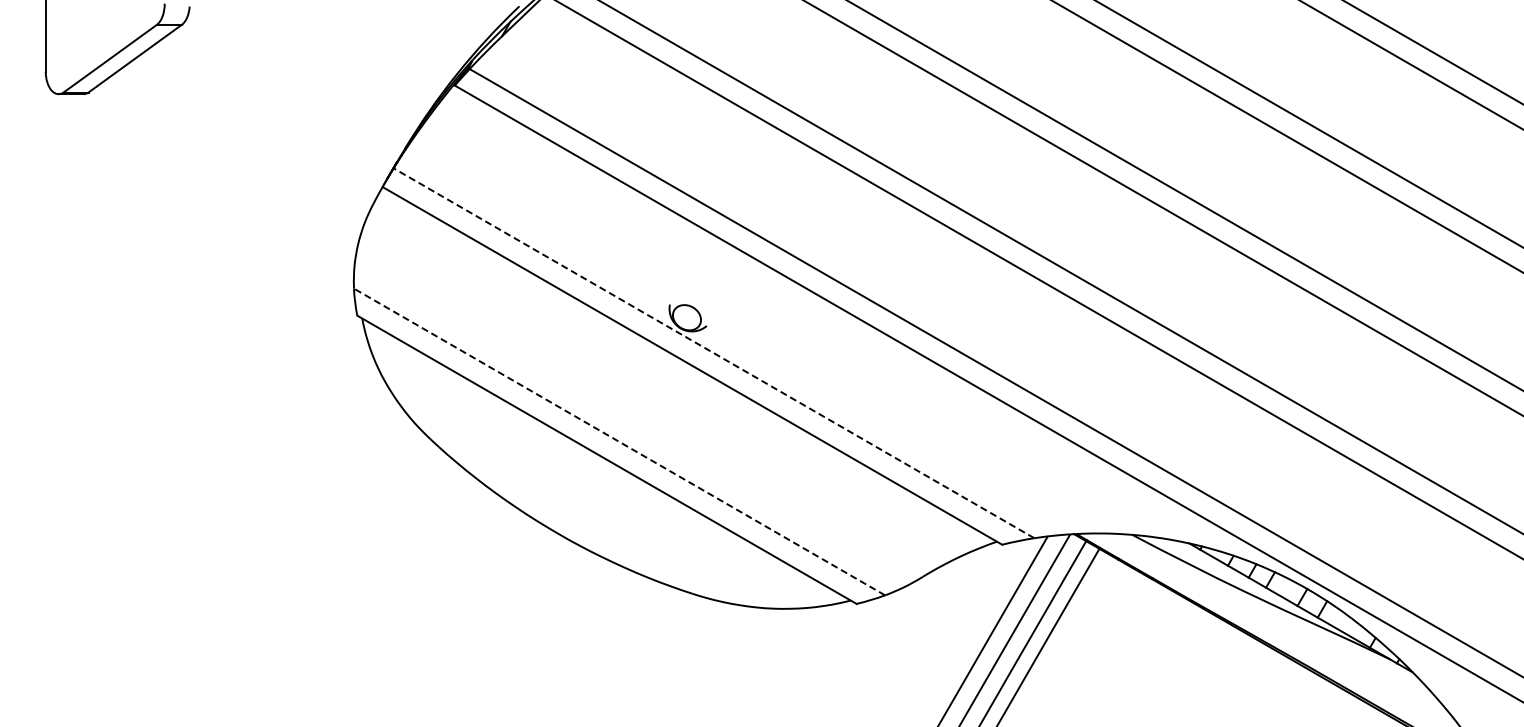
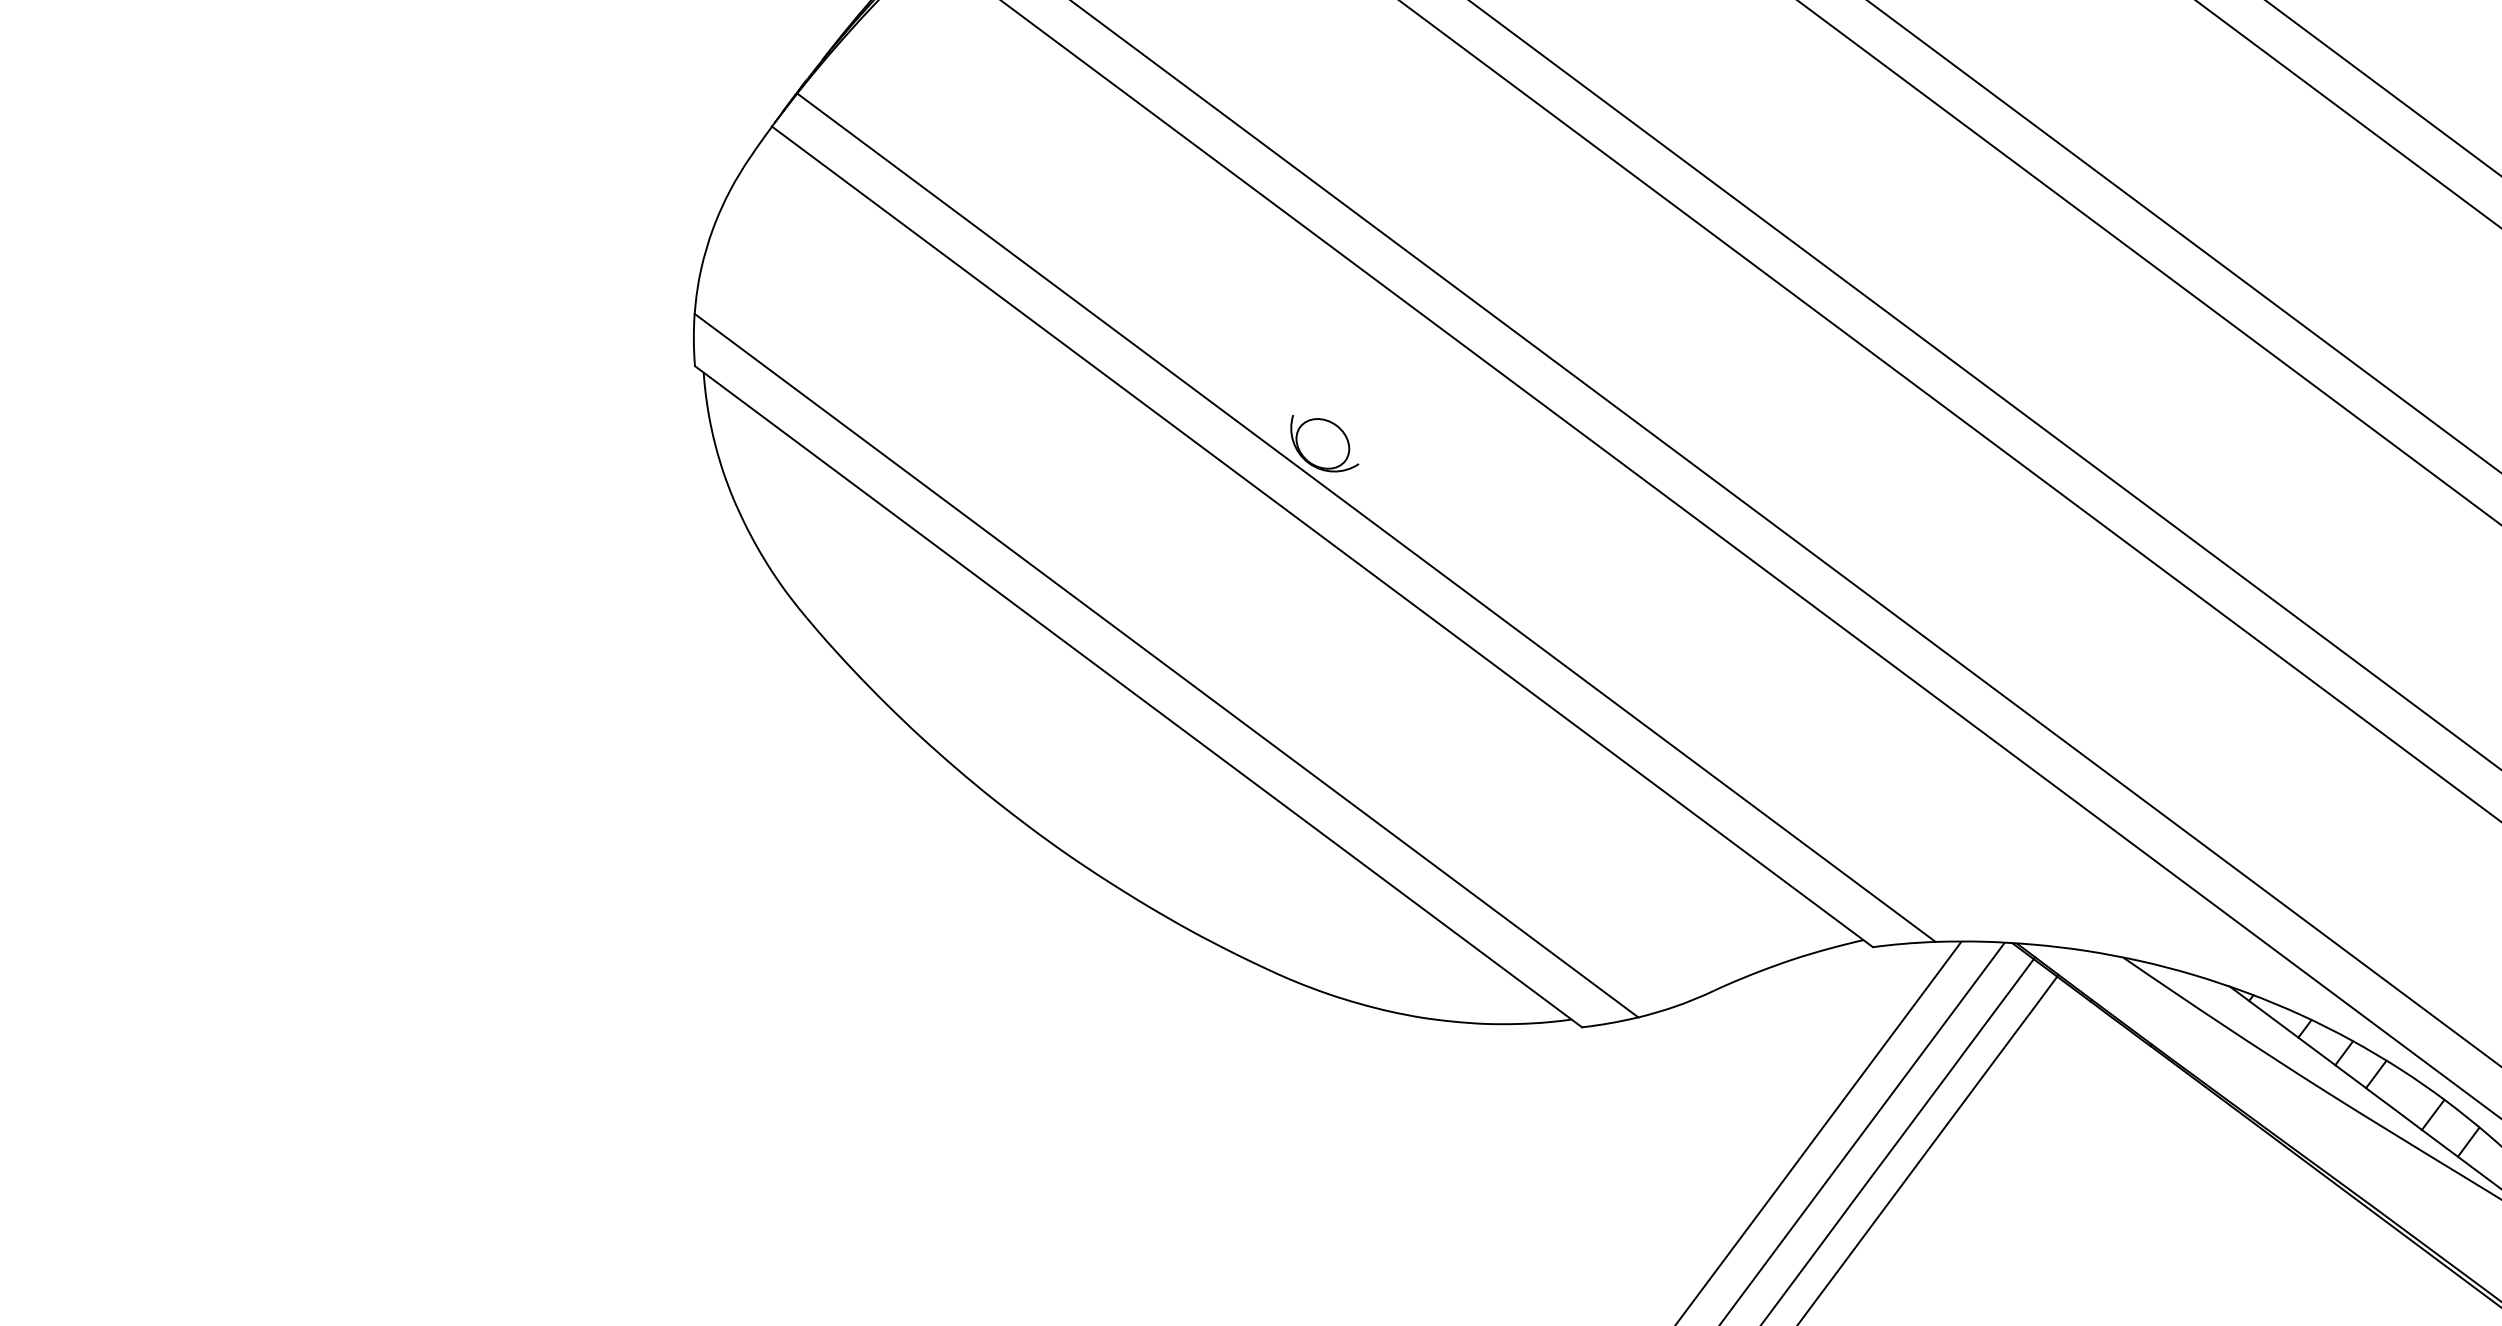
line: (714, 353) -> (1367, 518), dashed -> solid
line: (619, 442) -> (1166, 666), dashed -> solid

